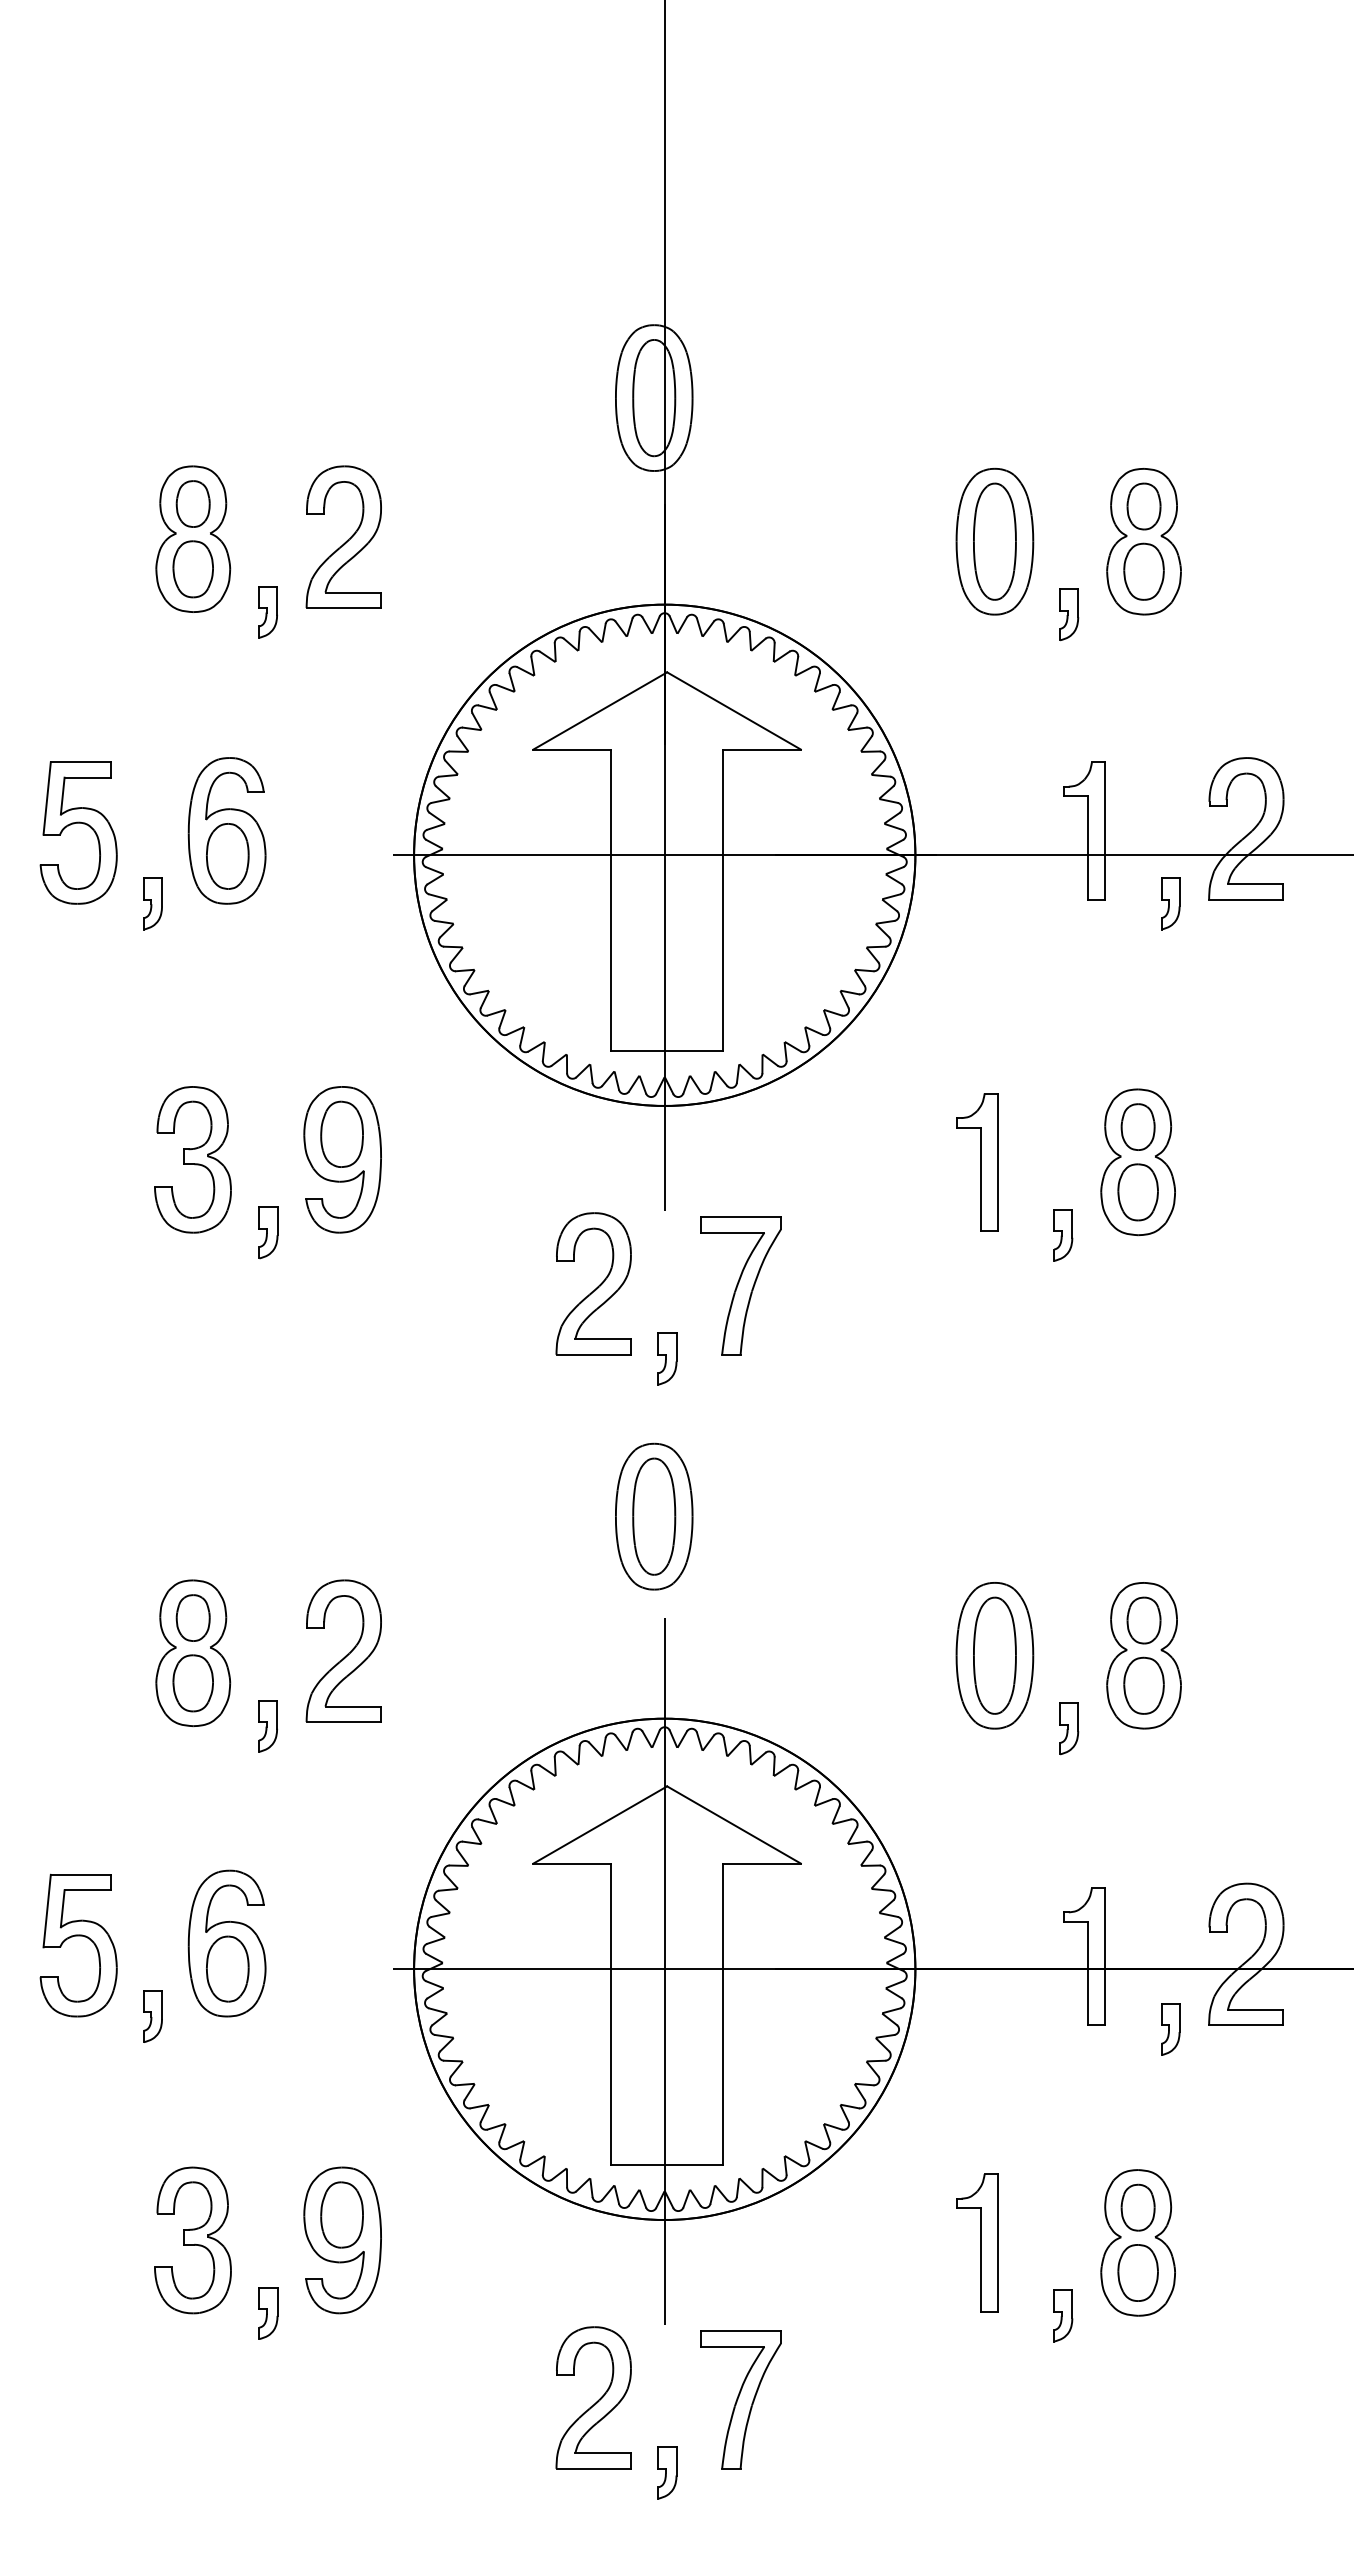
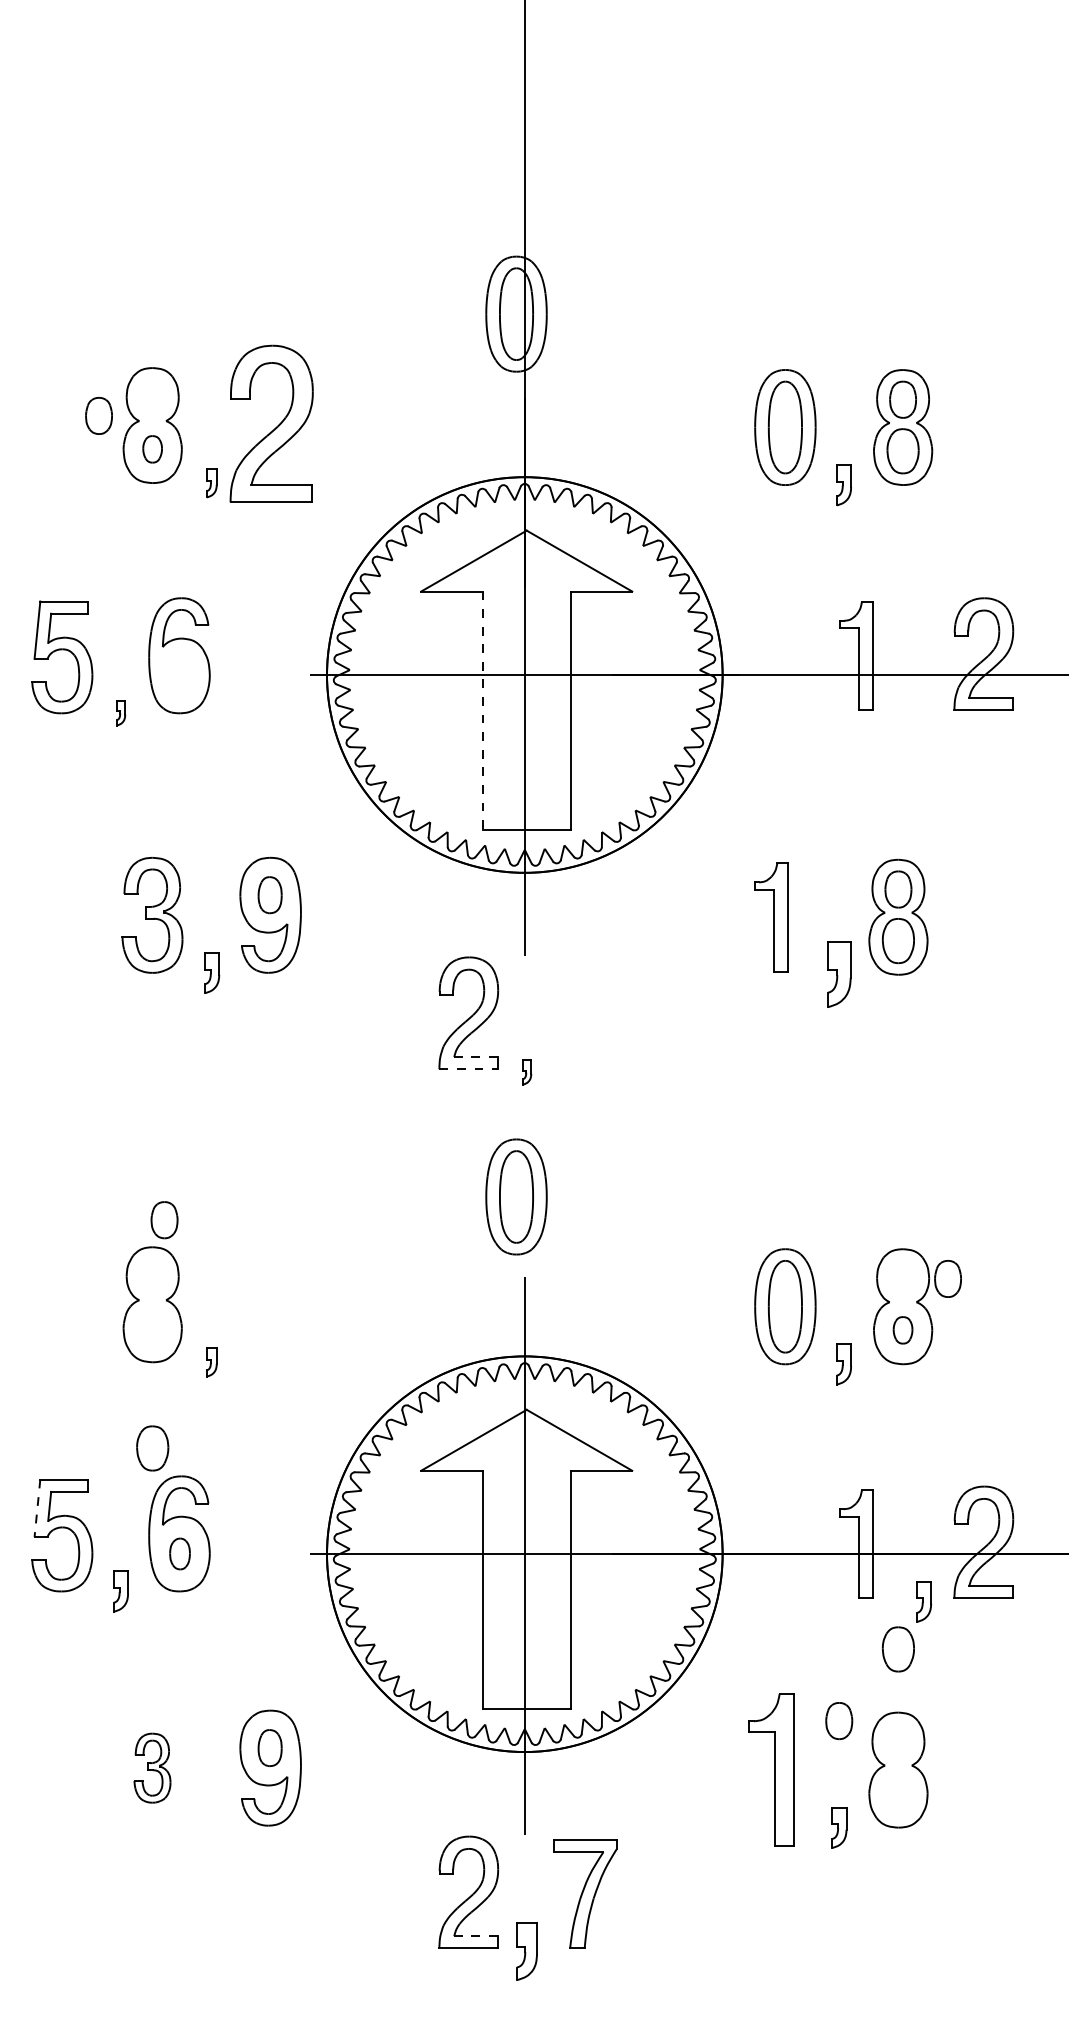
part: (192, 503) -> (98, 415), moved
part: (343, 536) -> (271, 423), size x1.4
part: (192, 569) -> (152, 449), size x0.6
part: (267, 612) -> (211, 483), size x0.7
part: (227, 856) -> (179, 675), removed
line: (611, 900) -> (482, 710), solid -> dashed
part: (152, 903) -> (120, 713), size x0.6
part: (1170, 903) -> (923, 713), removed
part: (341, 1133) -> (269, 894), size x0.7
part: (1063, 1235) -> (839, 975), size x1.6
part: (740, 1285) -> (584, 1014), removed
line: (602, 1339) -> (475, 1057), solid -> dashed
line: (594, 1354) -> (469, 1068), solid -> dashed
part: (667, 1358) -> (527, 1072), size x0.6
part: (192, 1617) -> (163, 1219), moved
part: (1143, 1620) -> (947, 1278), moved
part: (343, 1650) -> (271, 1302), removed
part: (192, 1683) -> (152, 1448), moved
part: (1143, 1685) -> (902, 1330), size x0.6
part: (267, 1726) -> (211, 1362), size x0.7
line: (47, 1911) -> (37, 1508), solid -> dashed
part: (227, 1968) -> (179, 1553), size x0.6
part: (1137, 2207) -> (838, 1720), moved
part: (341, 2214) -> (269, 1747), size x0.7
part: (192, 2240) -> (152, 1768), size x0.6
part: (977, 2242) -> (771, 1769), size x1.4
part: (1137, 2272) -> (897, 1649), moved
part: (268, 2313) -> (212, 1825), removed
line: (602, 2453) -> (475, 1936), solid -> dashed
part: (667, 2472) -> (527, 1951), size x1.4

